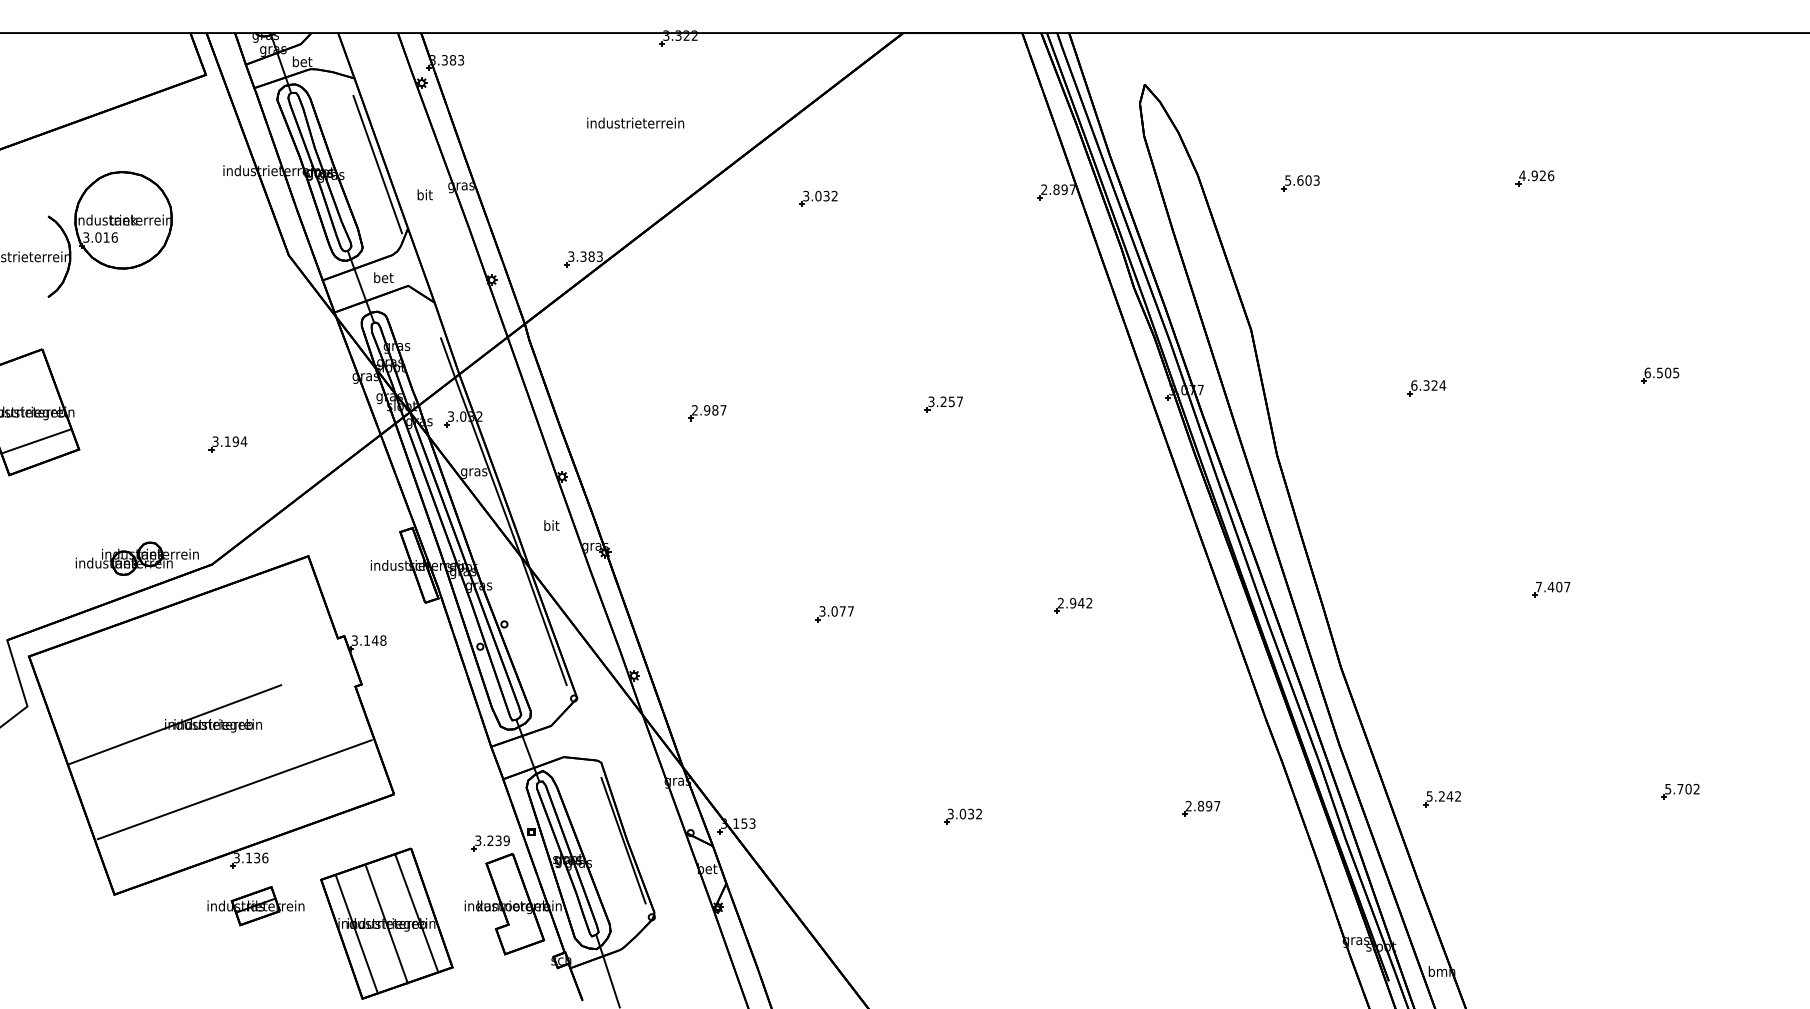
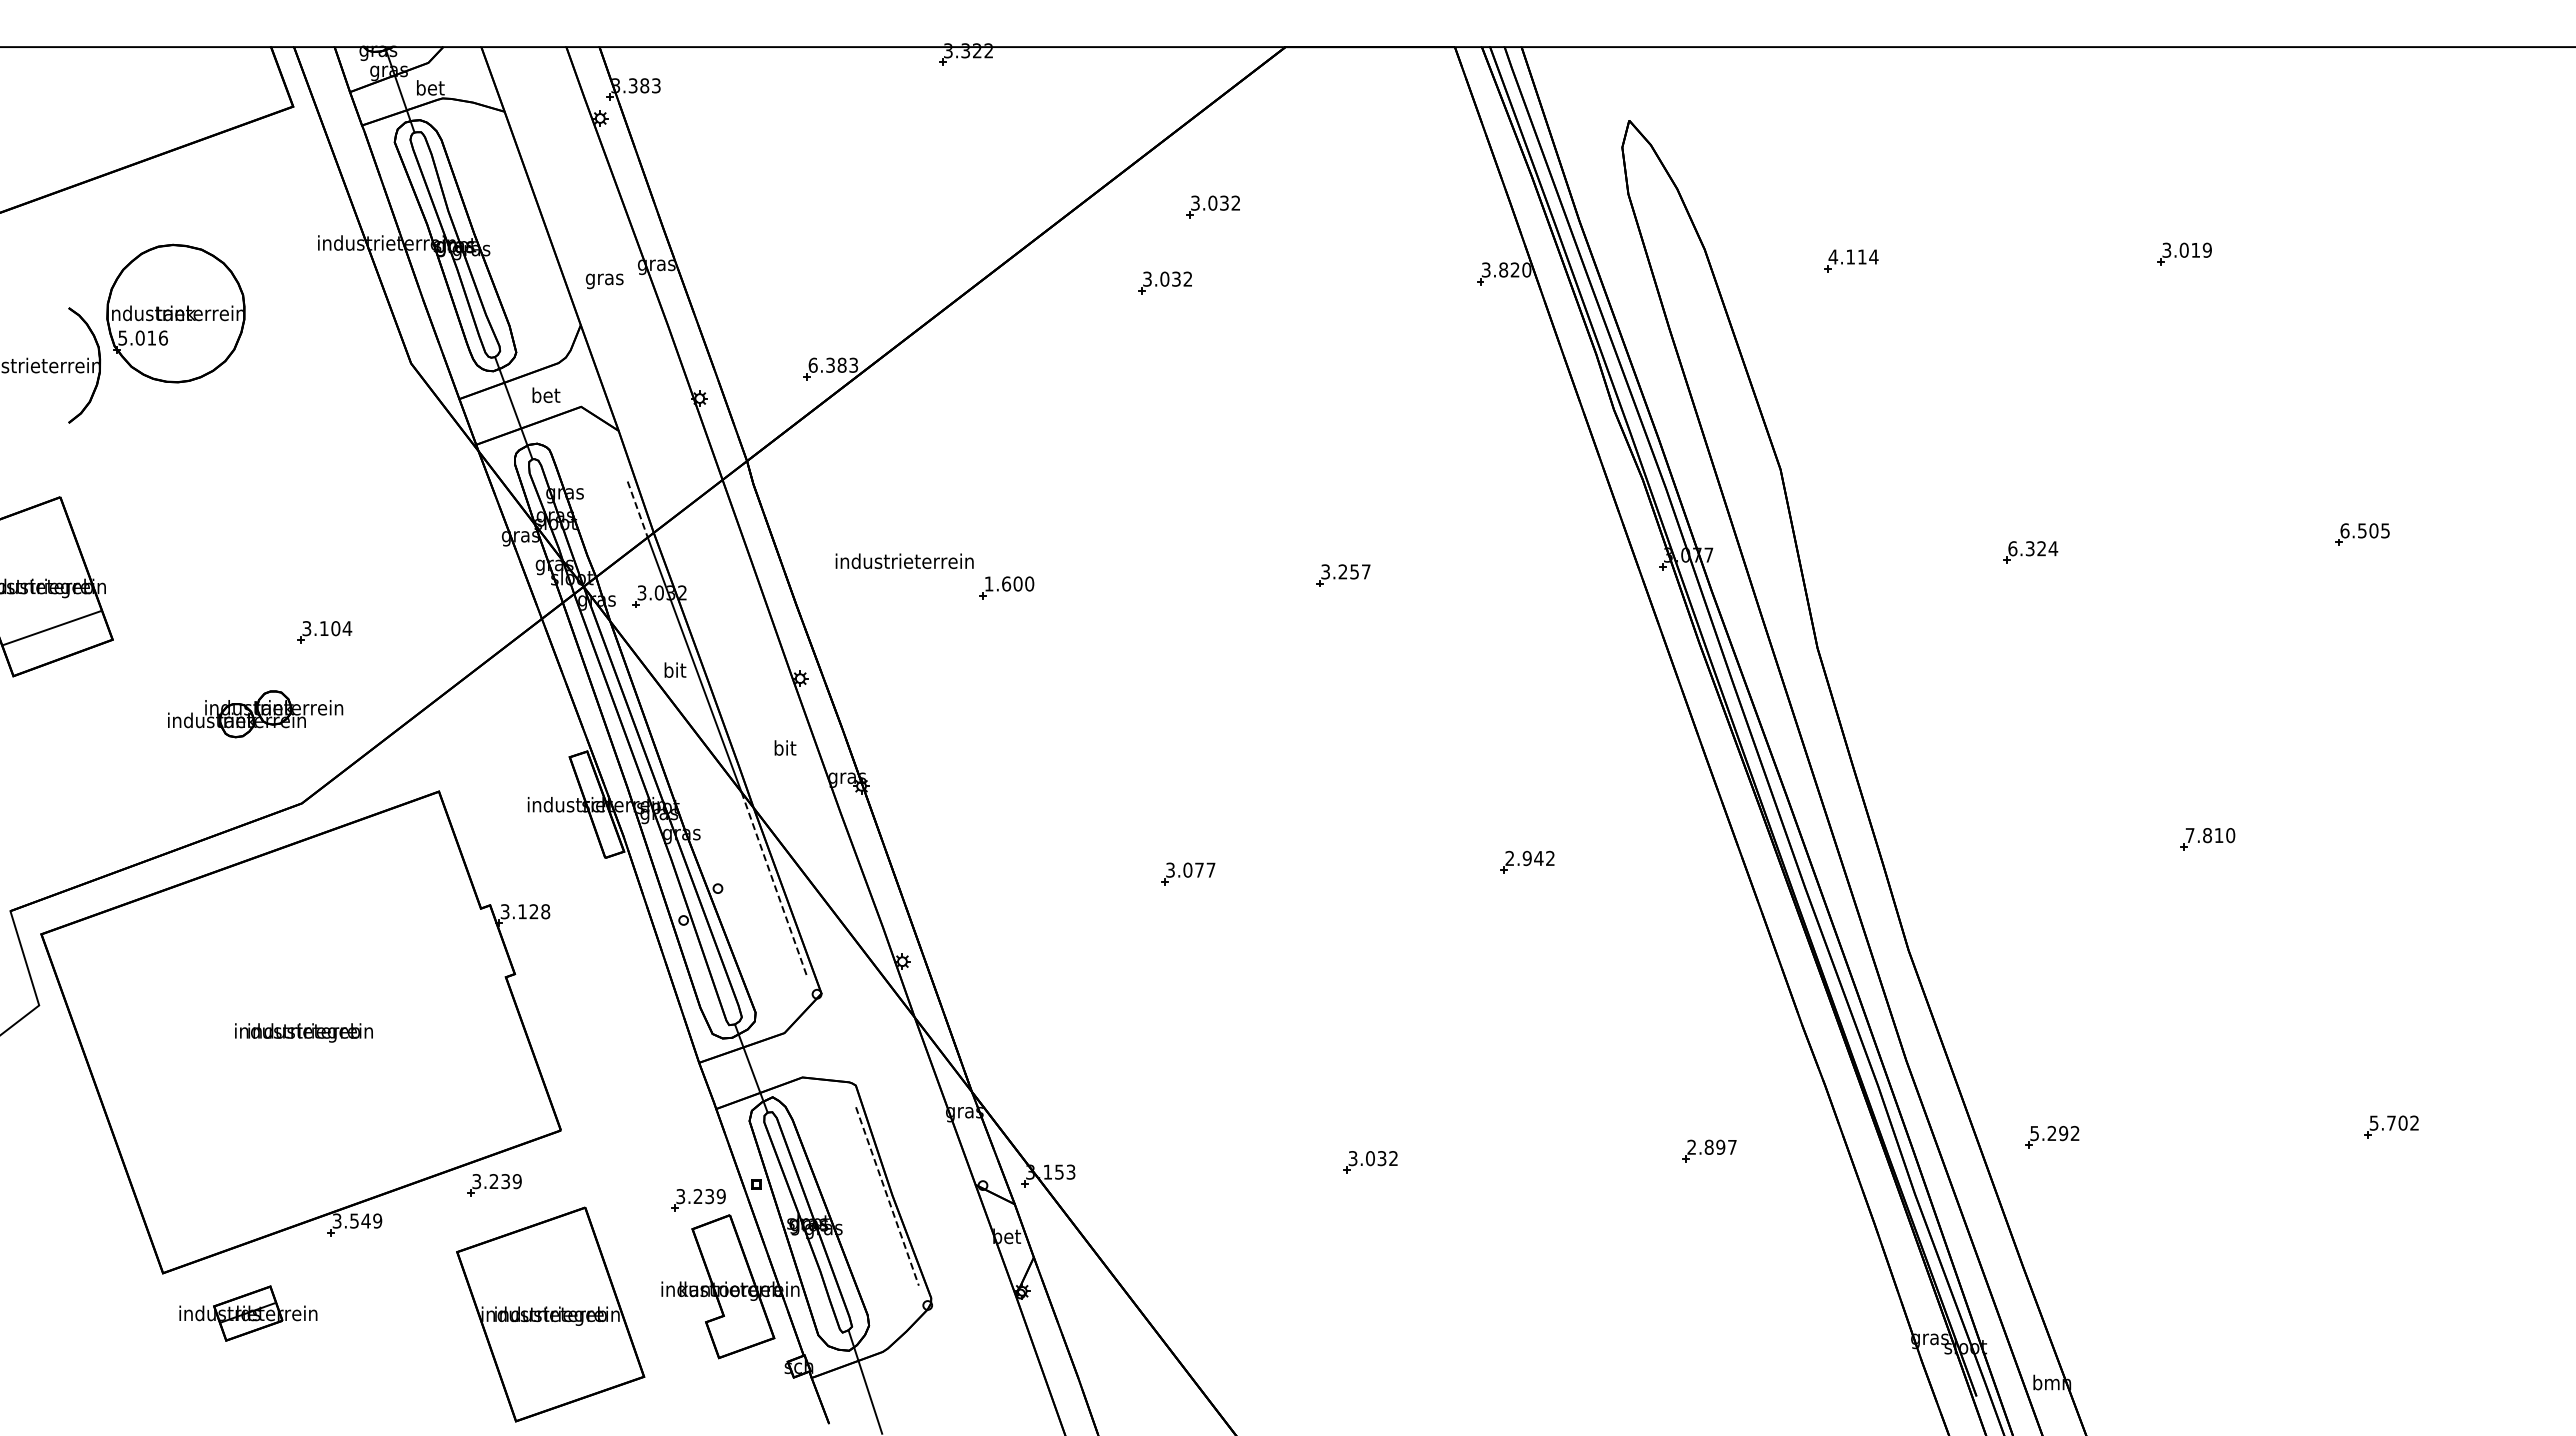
text: (635, 123) -> (904, 561), moved
part: (851, 145) -> (1212, 206), added
line: (377, 164) -> (537, 233), removed
text: (1536, 175) -> (2186, 249), 4.926 -> 3.019
text: (1302, 180) -> (1853, 256), 5.603 -> 4.114
text: (1058, 189) -> (1506, 269), 2.897 -> 3.820
text: (424, 196) -> (604, 279), bit -> gras
text: (86, 237) -> (123, 337), 3.016 -> 5.016
text: (570, 256) -> (812, 364), 3.383 -> 6.383
line: (447, 357) -> (637, 509), solid -> dashed
text: (709, 409) -> (1009, 583), 2.987 -> 1.600
text: (235, 441) -> (335, 628), 3.194 -> 3.104
text: (473, 471) -> (674, 671), gras -> bit
part: (137, 558) -> (255, 714), moved
text: (1558, 587) -> (2218, 835), 7.407 -> 7.810
line: (543, 620) -> (773, 883), solid -> dashed
text: (374, 640) -> (533, 911), 3.148 -> 3.128
line: (175, 724) -> (249, 1031), removed
line: (234, 789) -> (334, 1123), removed
text: (1449, 796) -> (2063, 1133), 5.242 -> 5.292
part: (347, 833) -> (494, 1185), added
line: (623, 840) -> (887, 1196), solid -> dashed
text: (257, 857) -> (366, 1220), 3.136 -> 3.549
part: (256, 906) -> (248, 1313), moved
line: (416, 913) -> (593, 1300), removed
line: (386, 924) -> (550, 1315), removed
line: (356, 934) -> (507, 1329), removed

